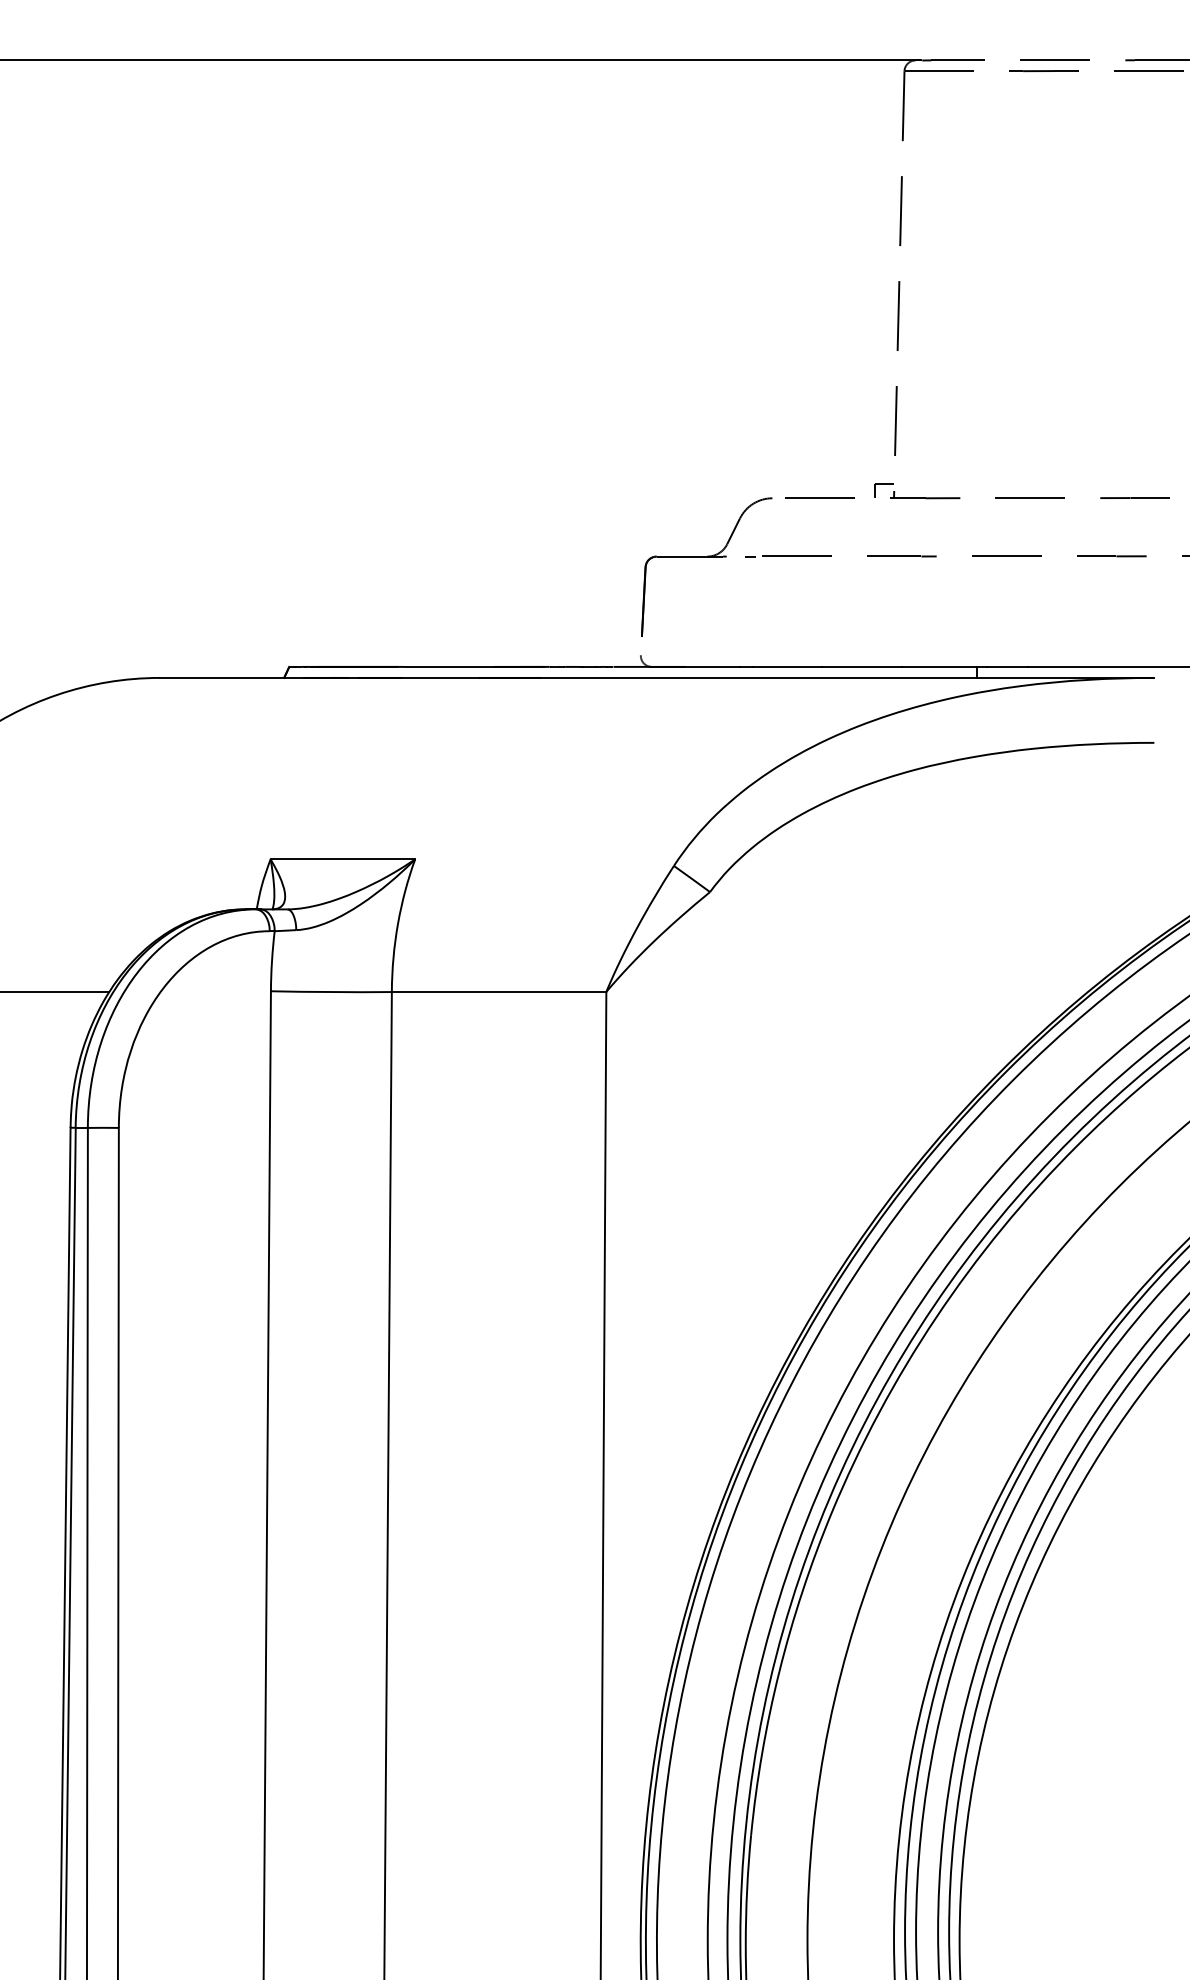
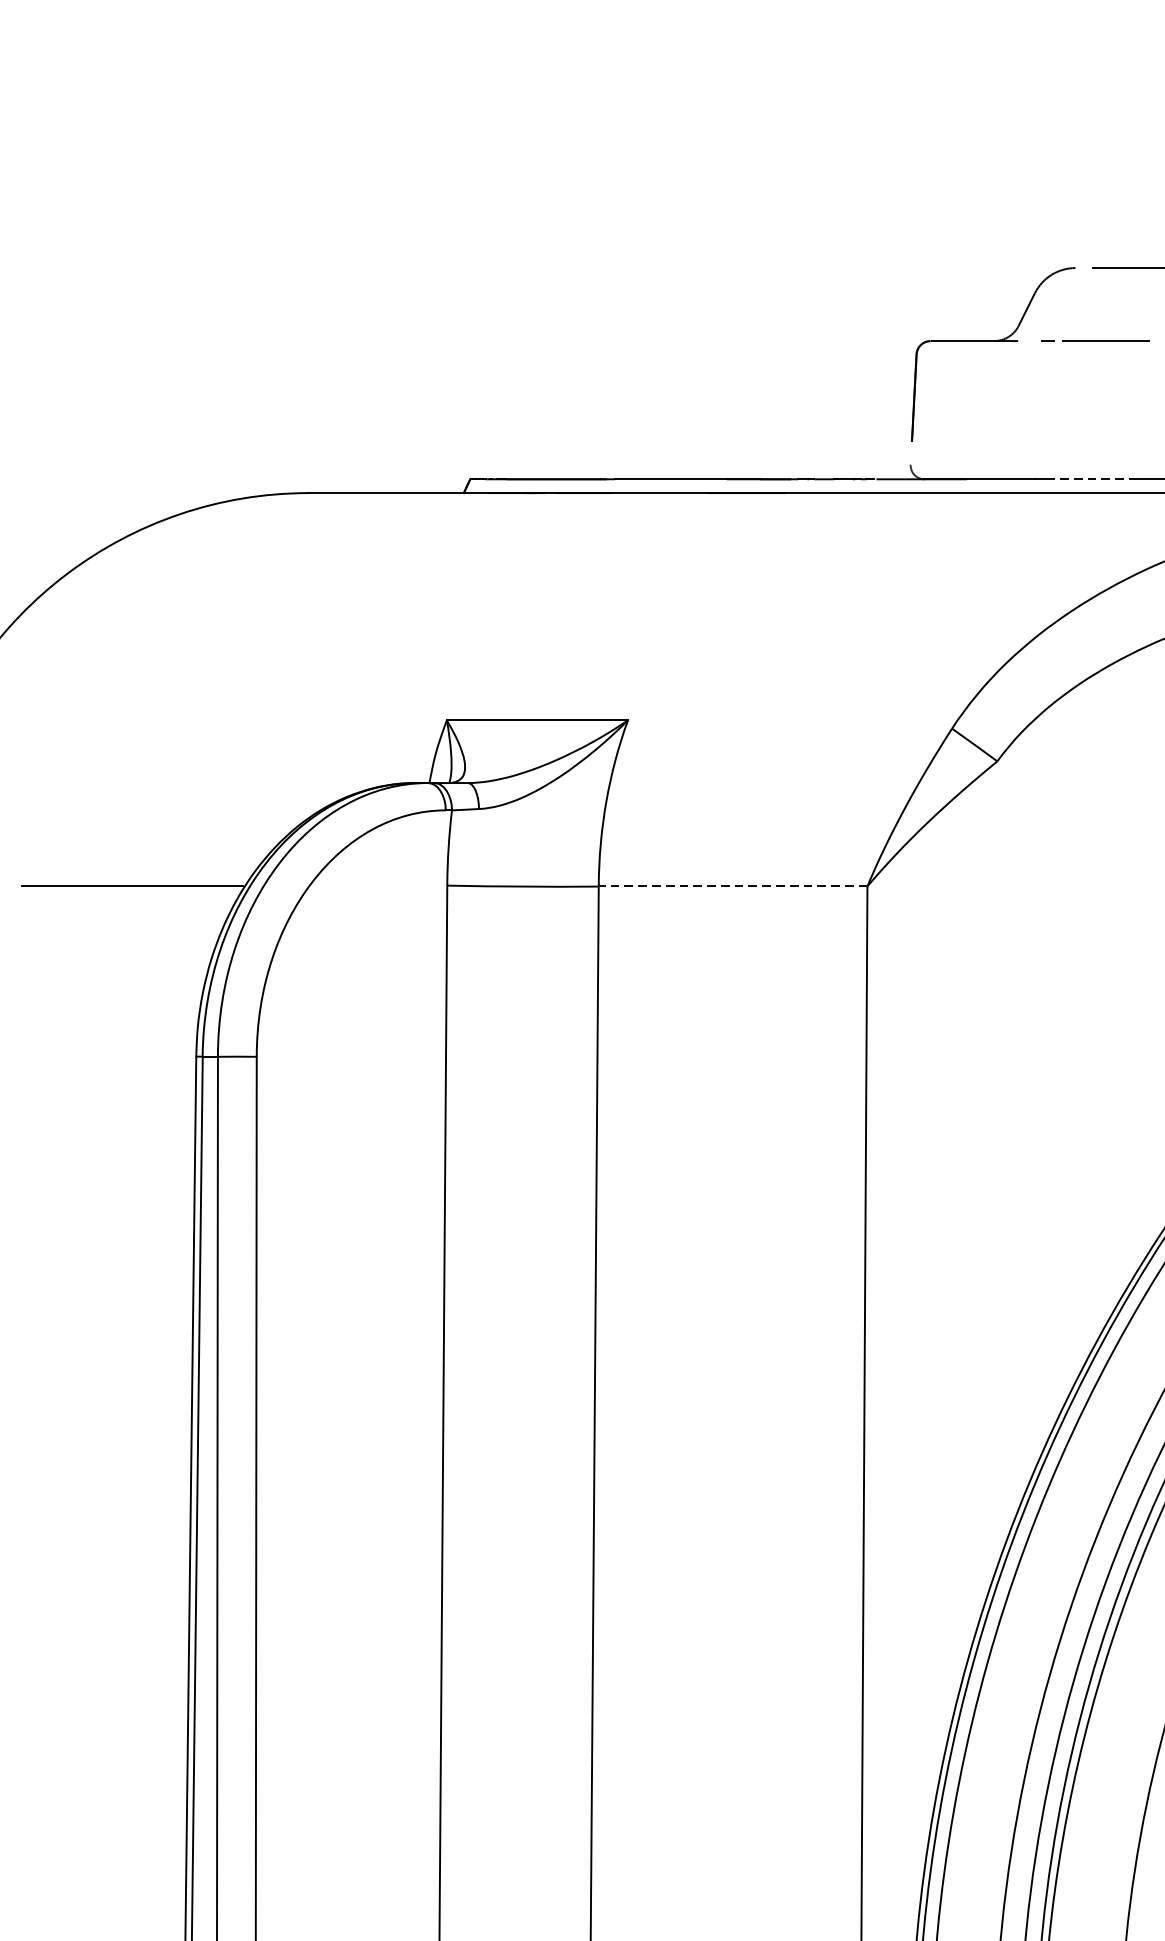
line: (787, 666) -> (1094, 478), solid -> dashed
line: (498, 991) -> (732, 885), solid -> dashed

